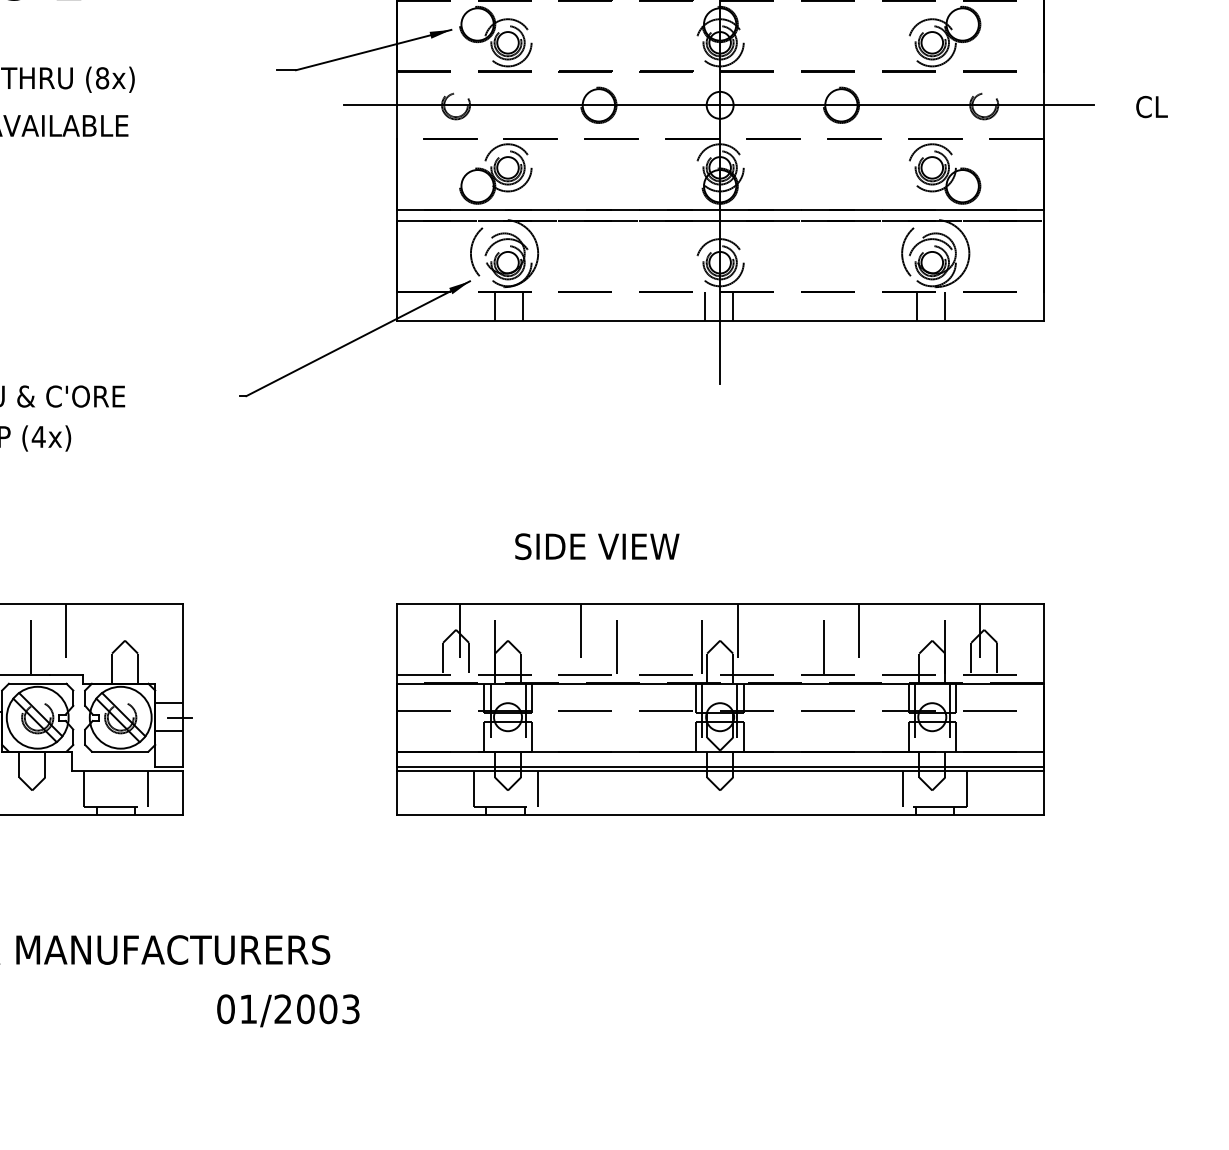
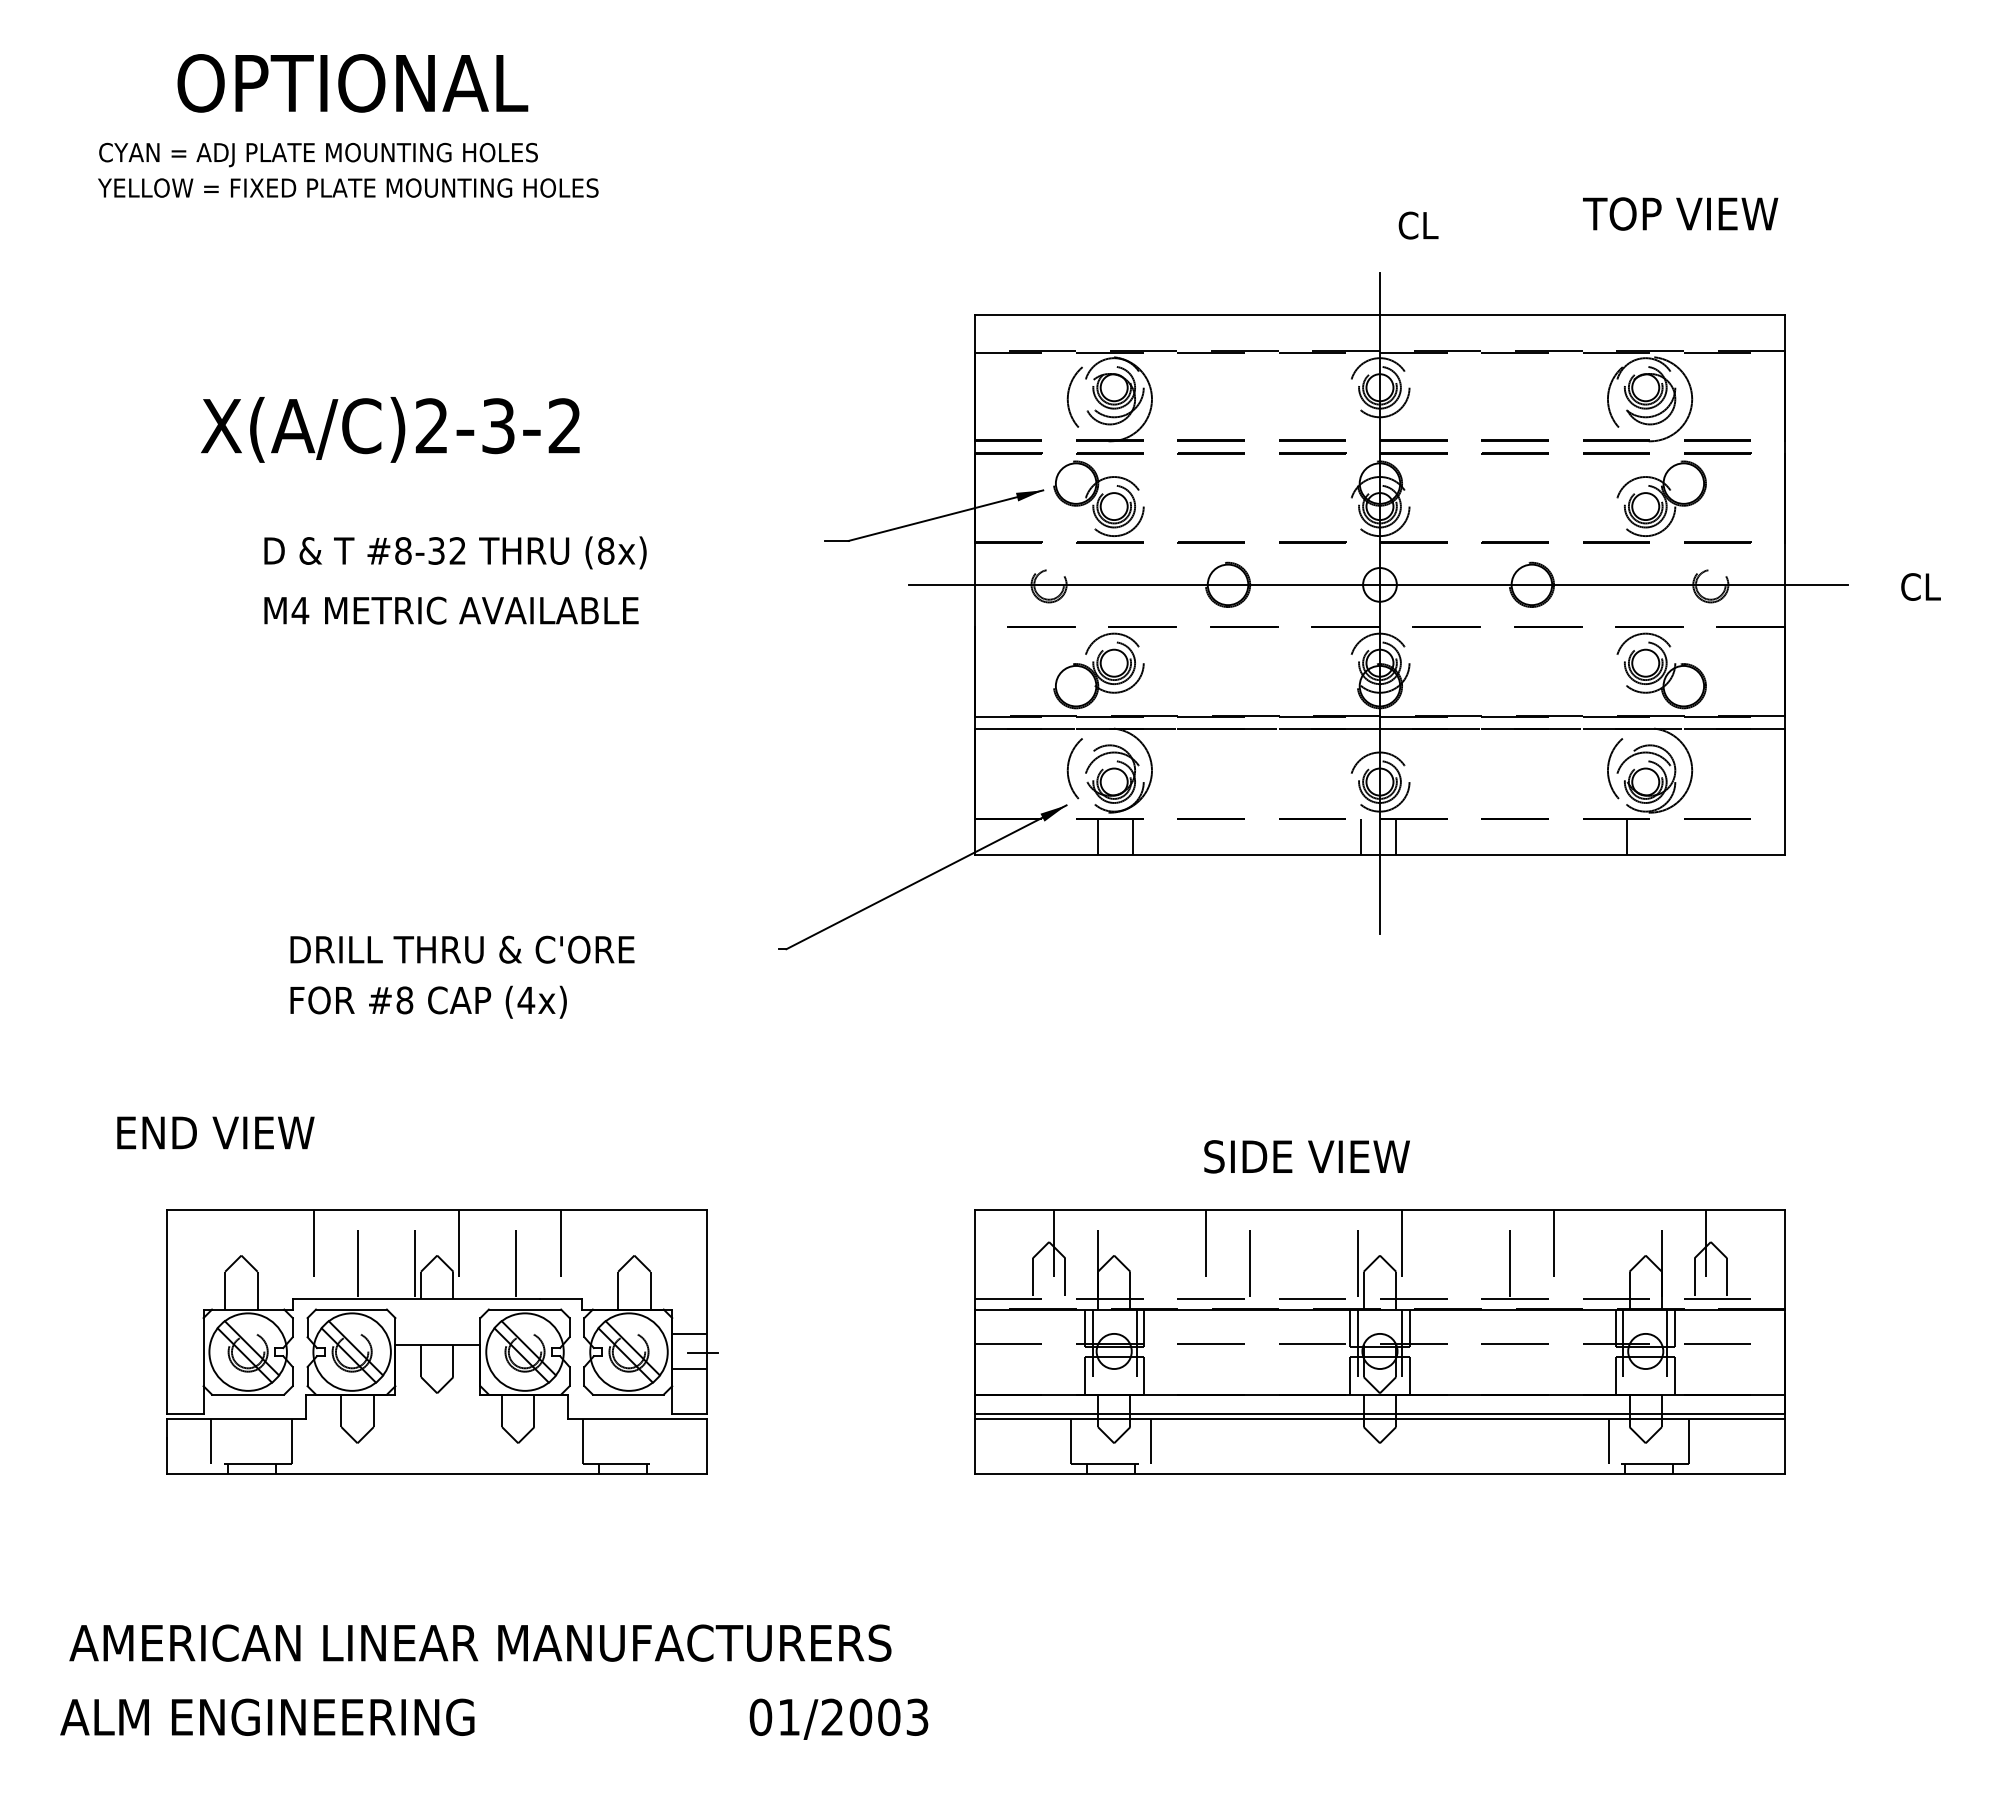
line: (944, 306) -> (1661, 836), removed
text: (596, 546) -> (1306, 1156), moved
line: (148, 788) -> (663, 1440), removed

